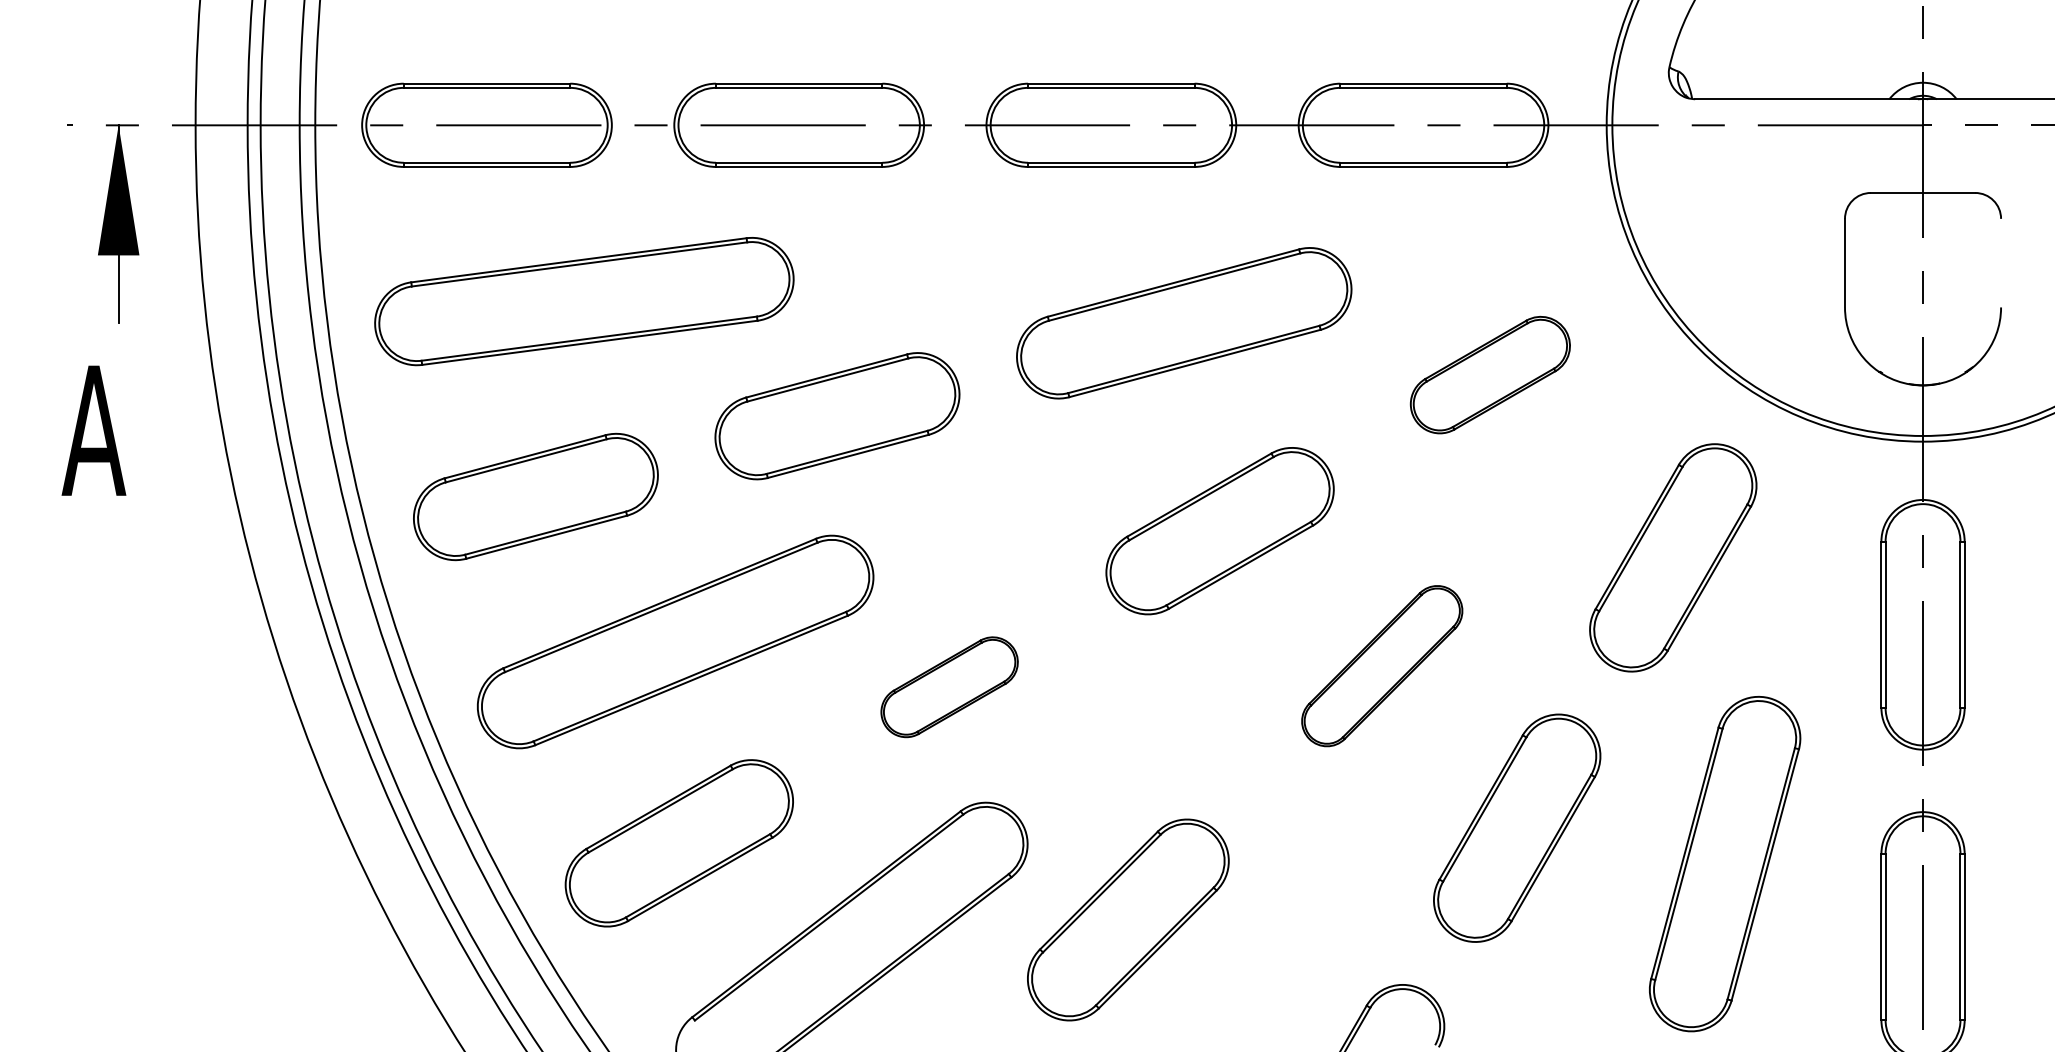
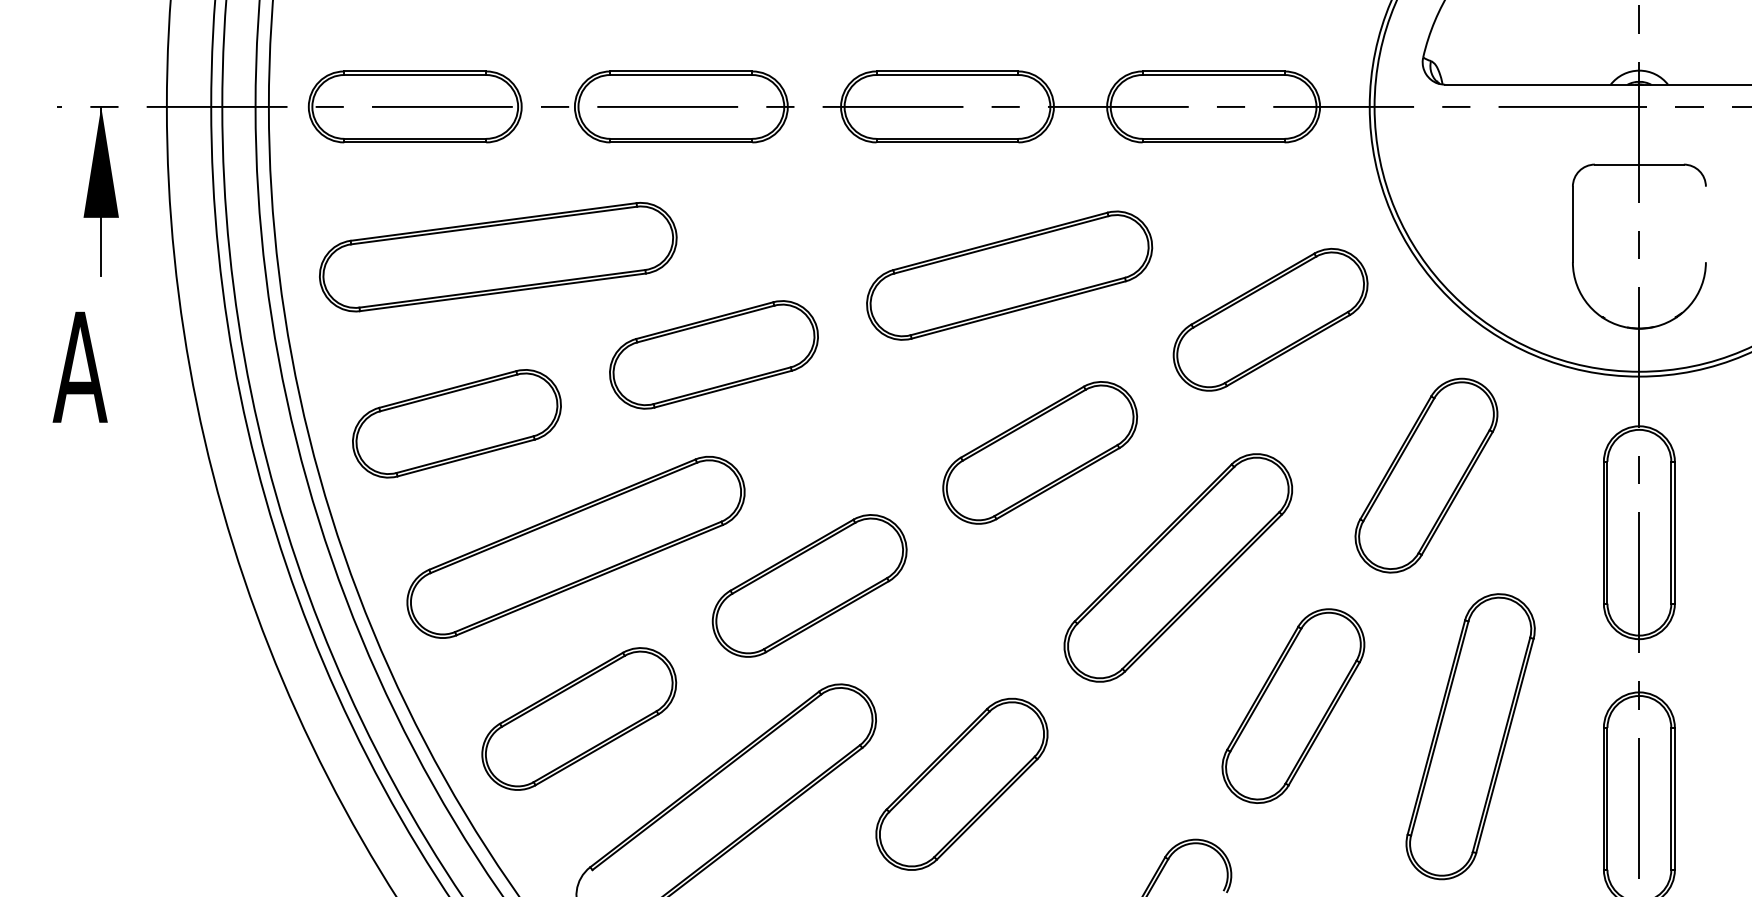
part: (1490, 374) -> (1270, 319), size x1.43
part: (1382, 665) -> (1178, 567), size x1.67
part: (949, 686) -> (809, 585), size x1.67

